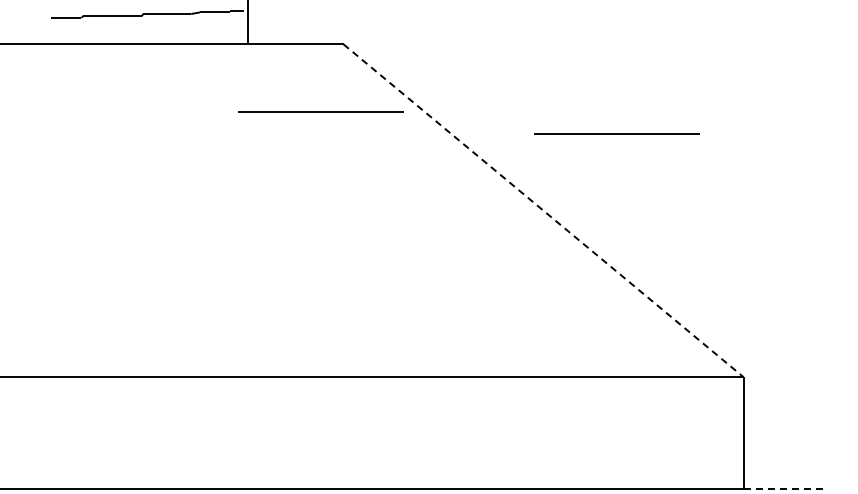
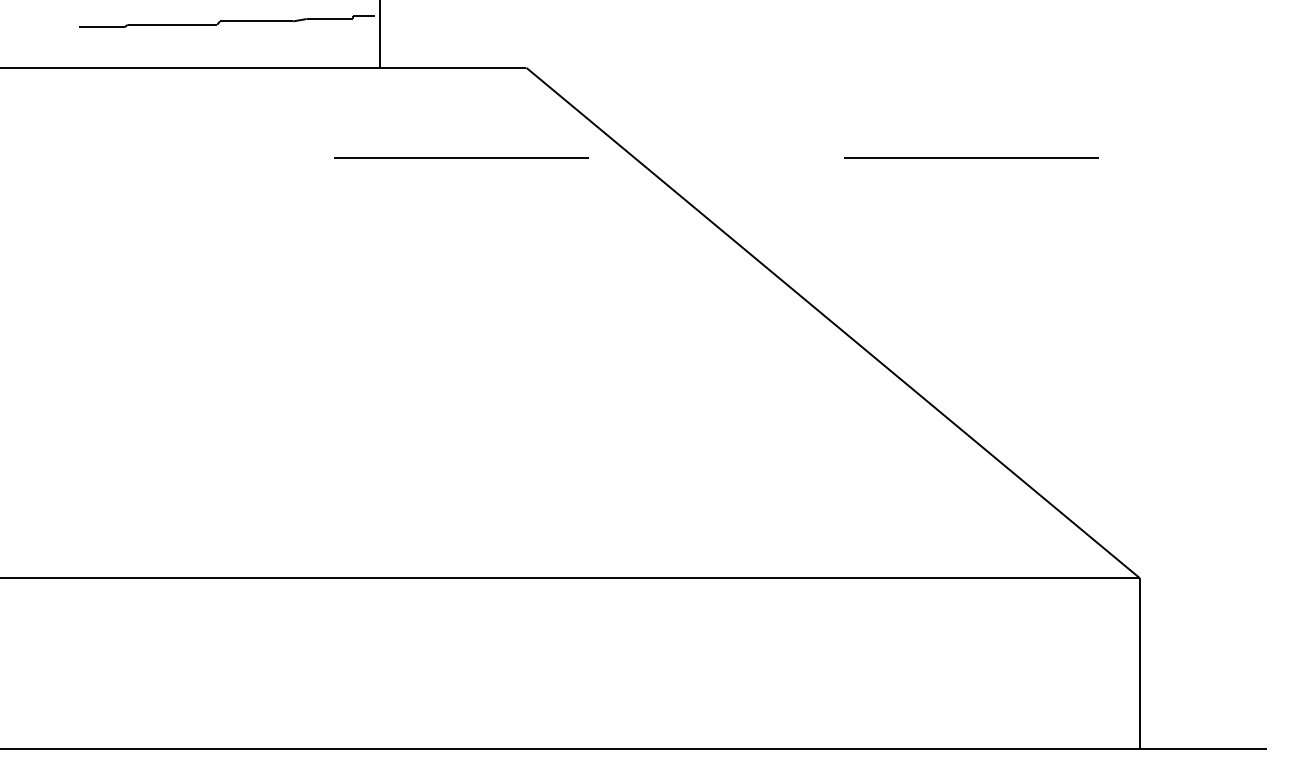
line: (320, 111) -> (460, 157), moved
line: (616, 133) -> (970, 157), moved
line: (543, 211) -> (832, 324), dashed -> solid
line: (785, 488) -> (1203, 748), dashed -> solid

